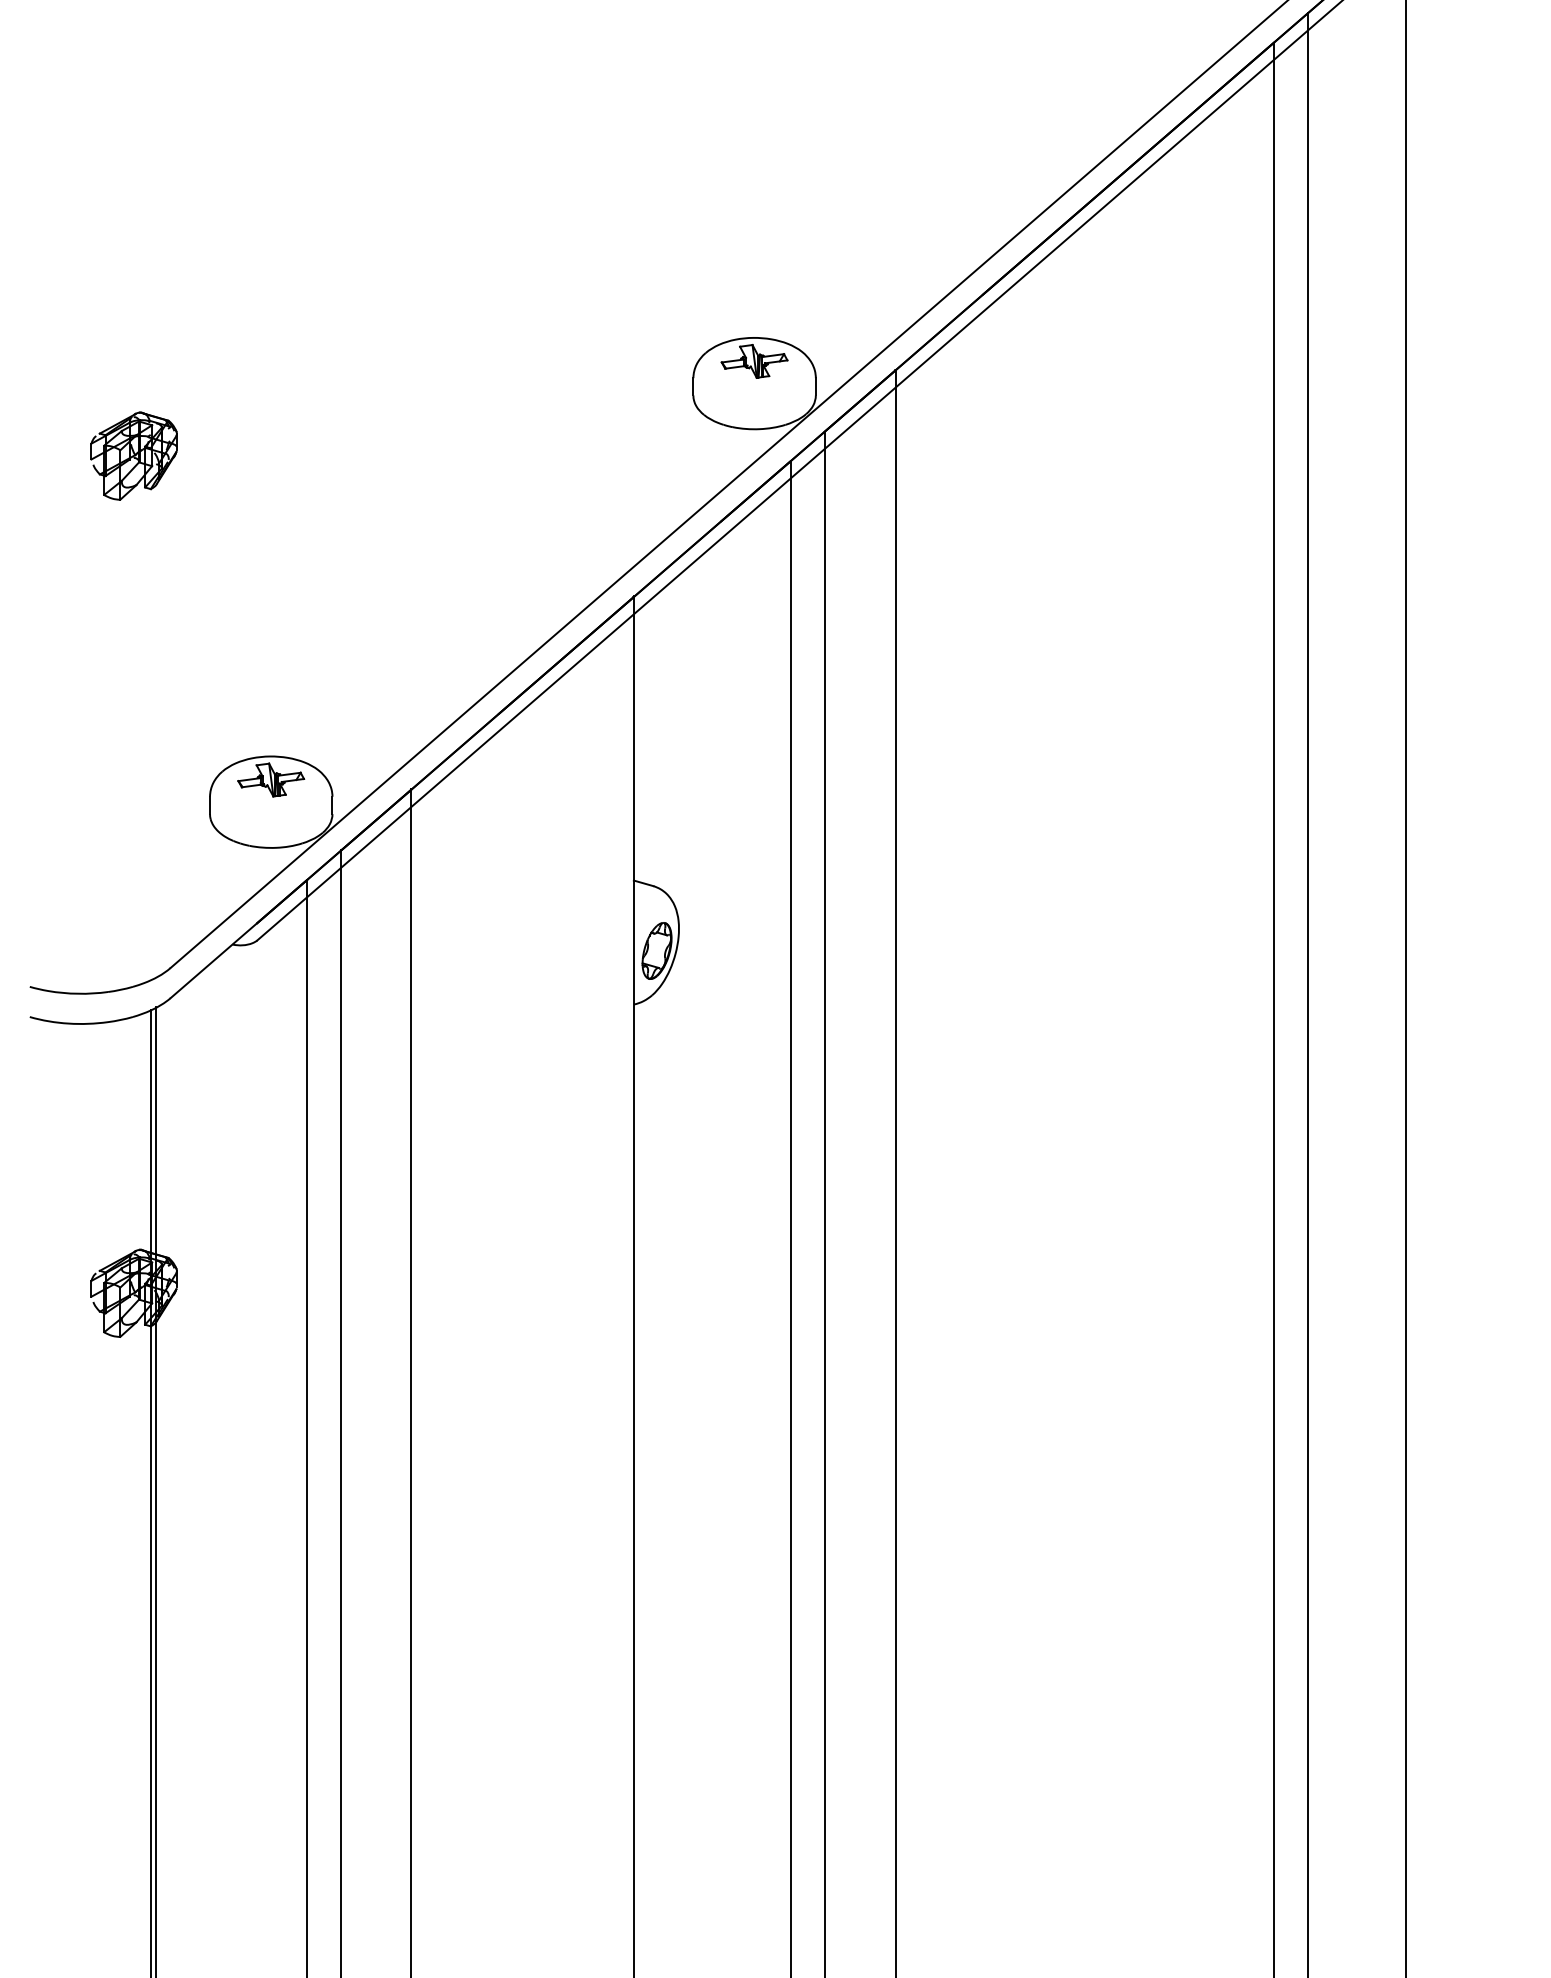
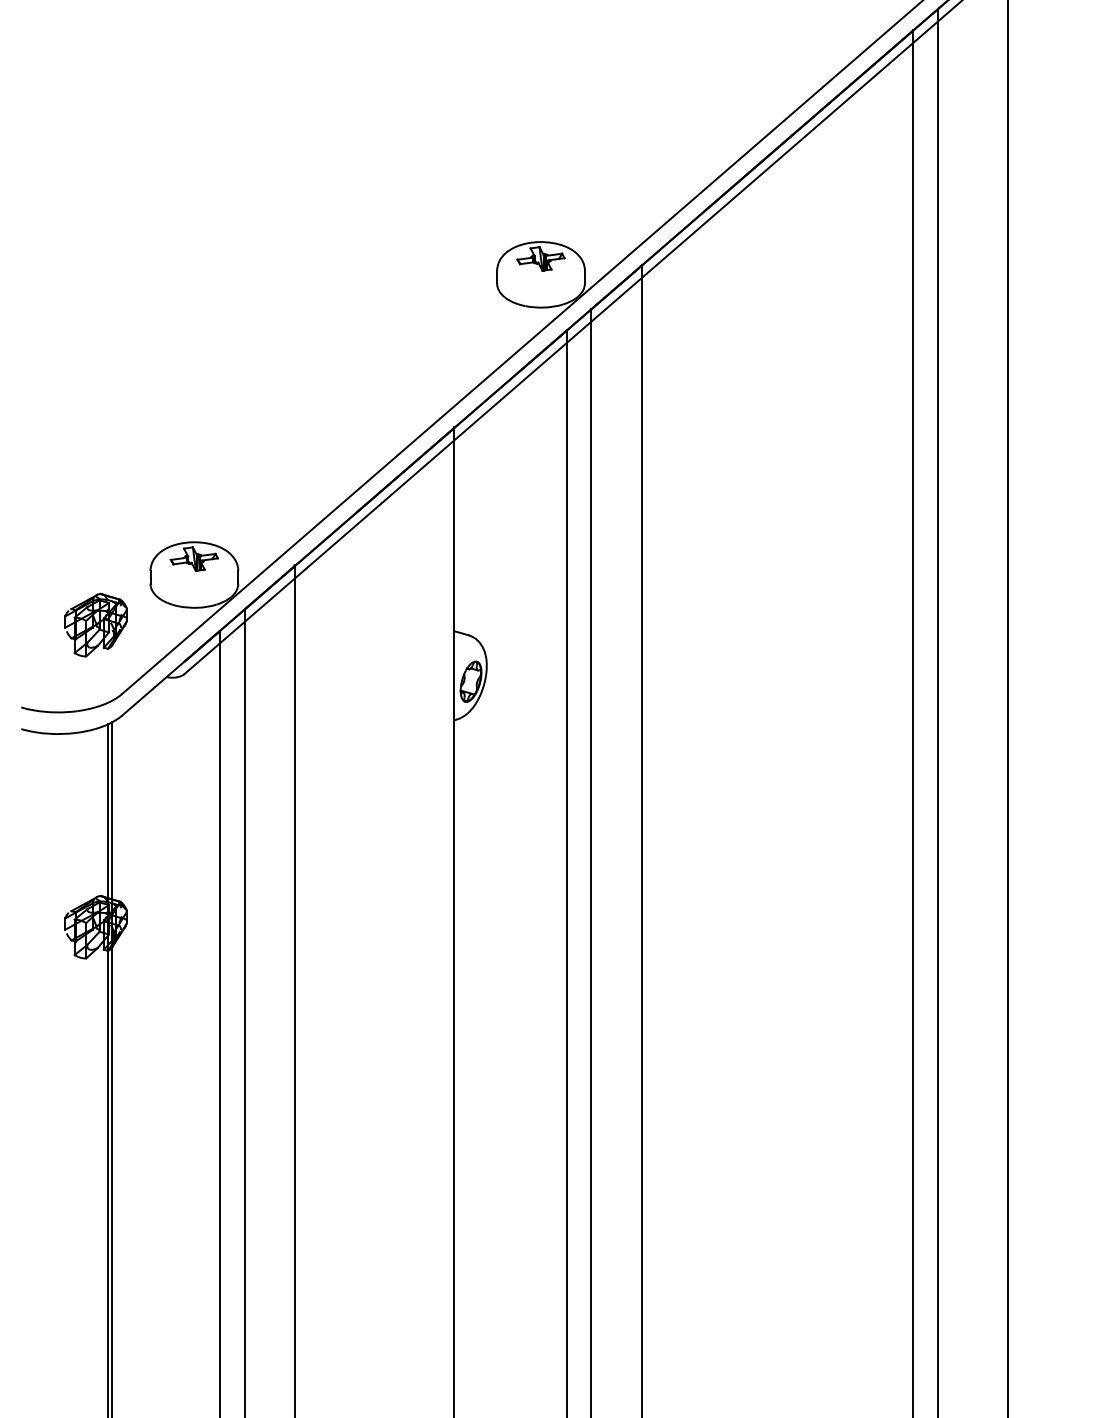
part: (133, 455) -> (95, 624), moved

